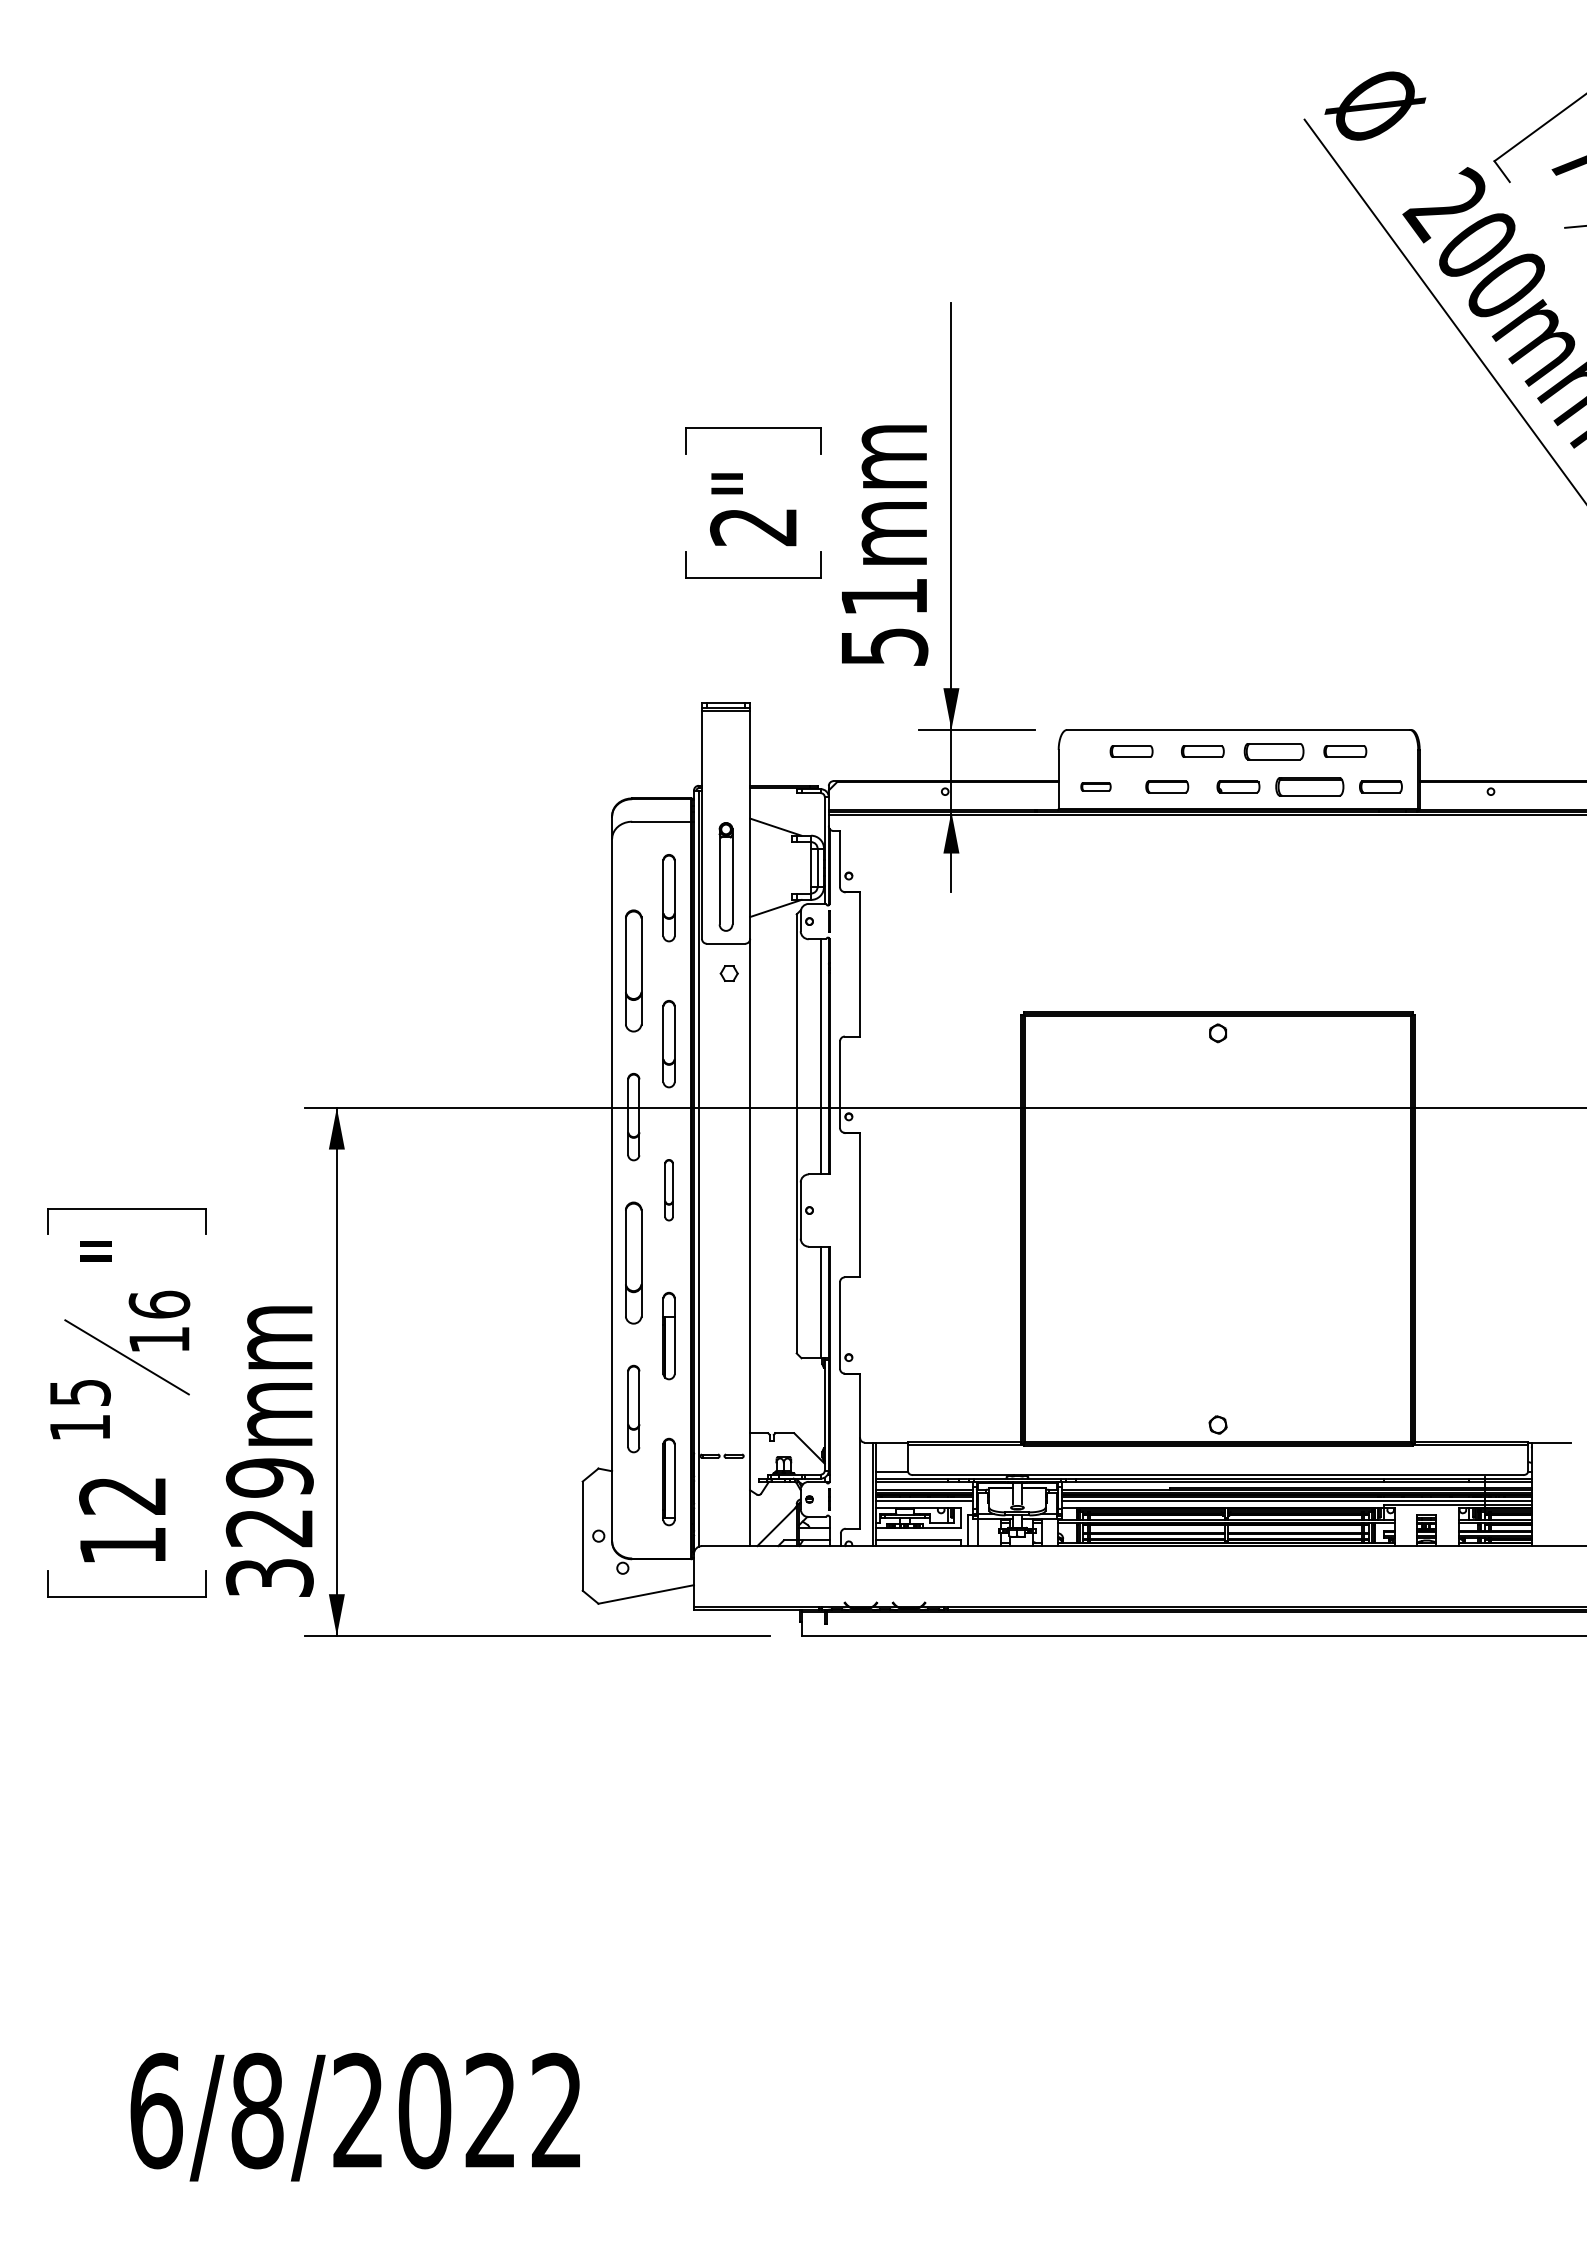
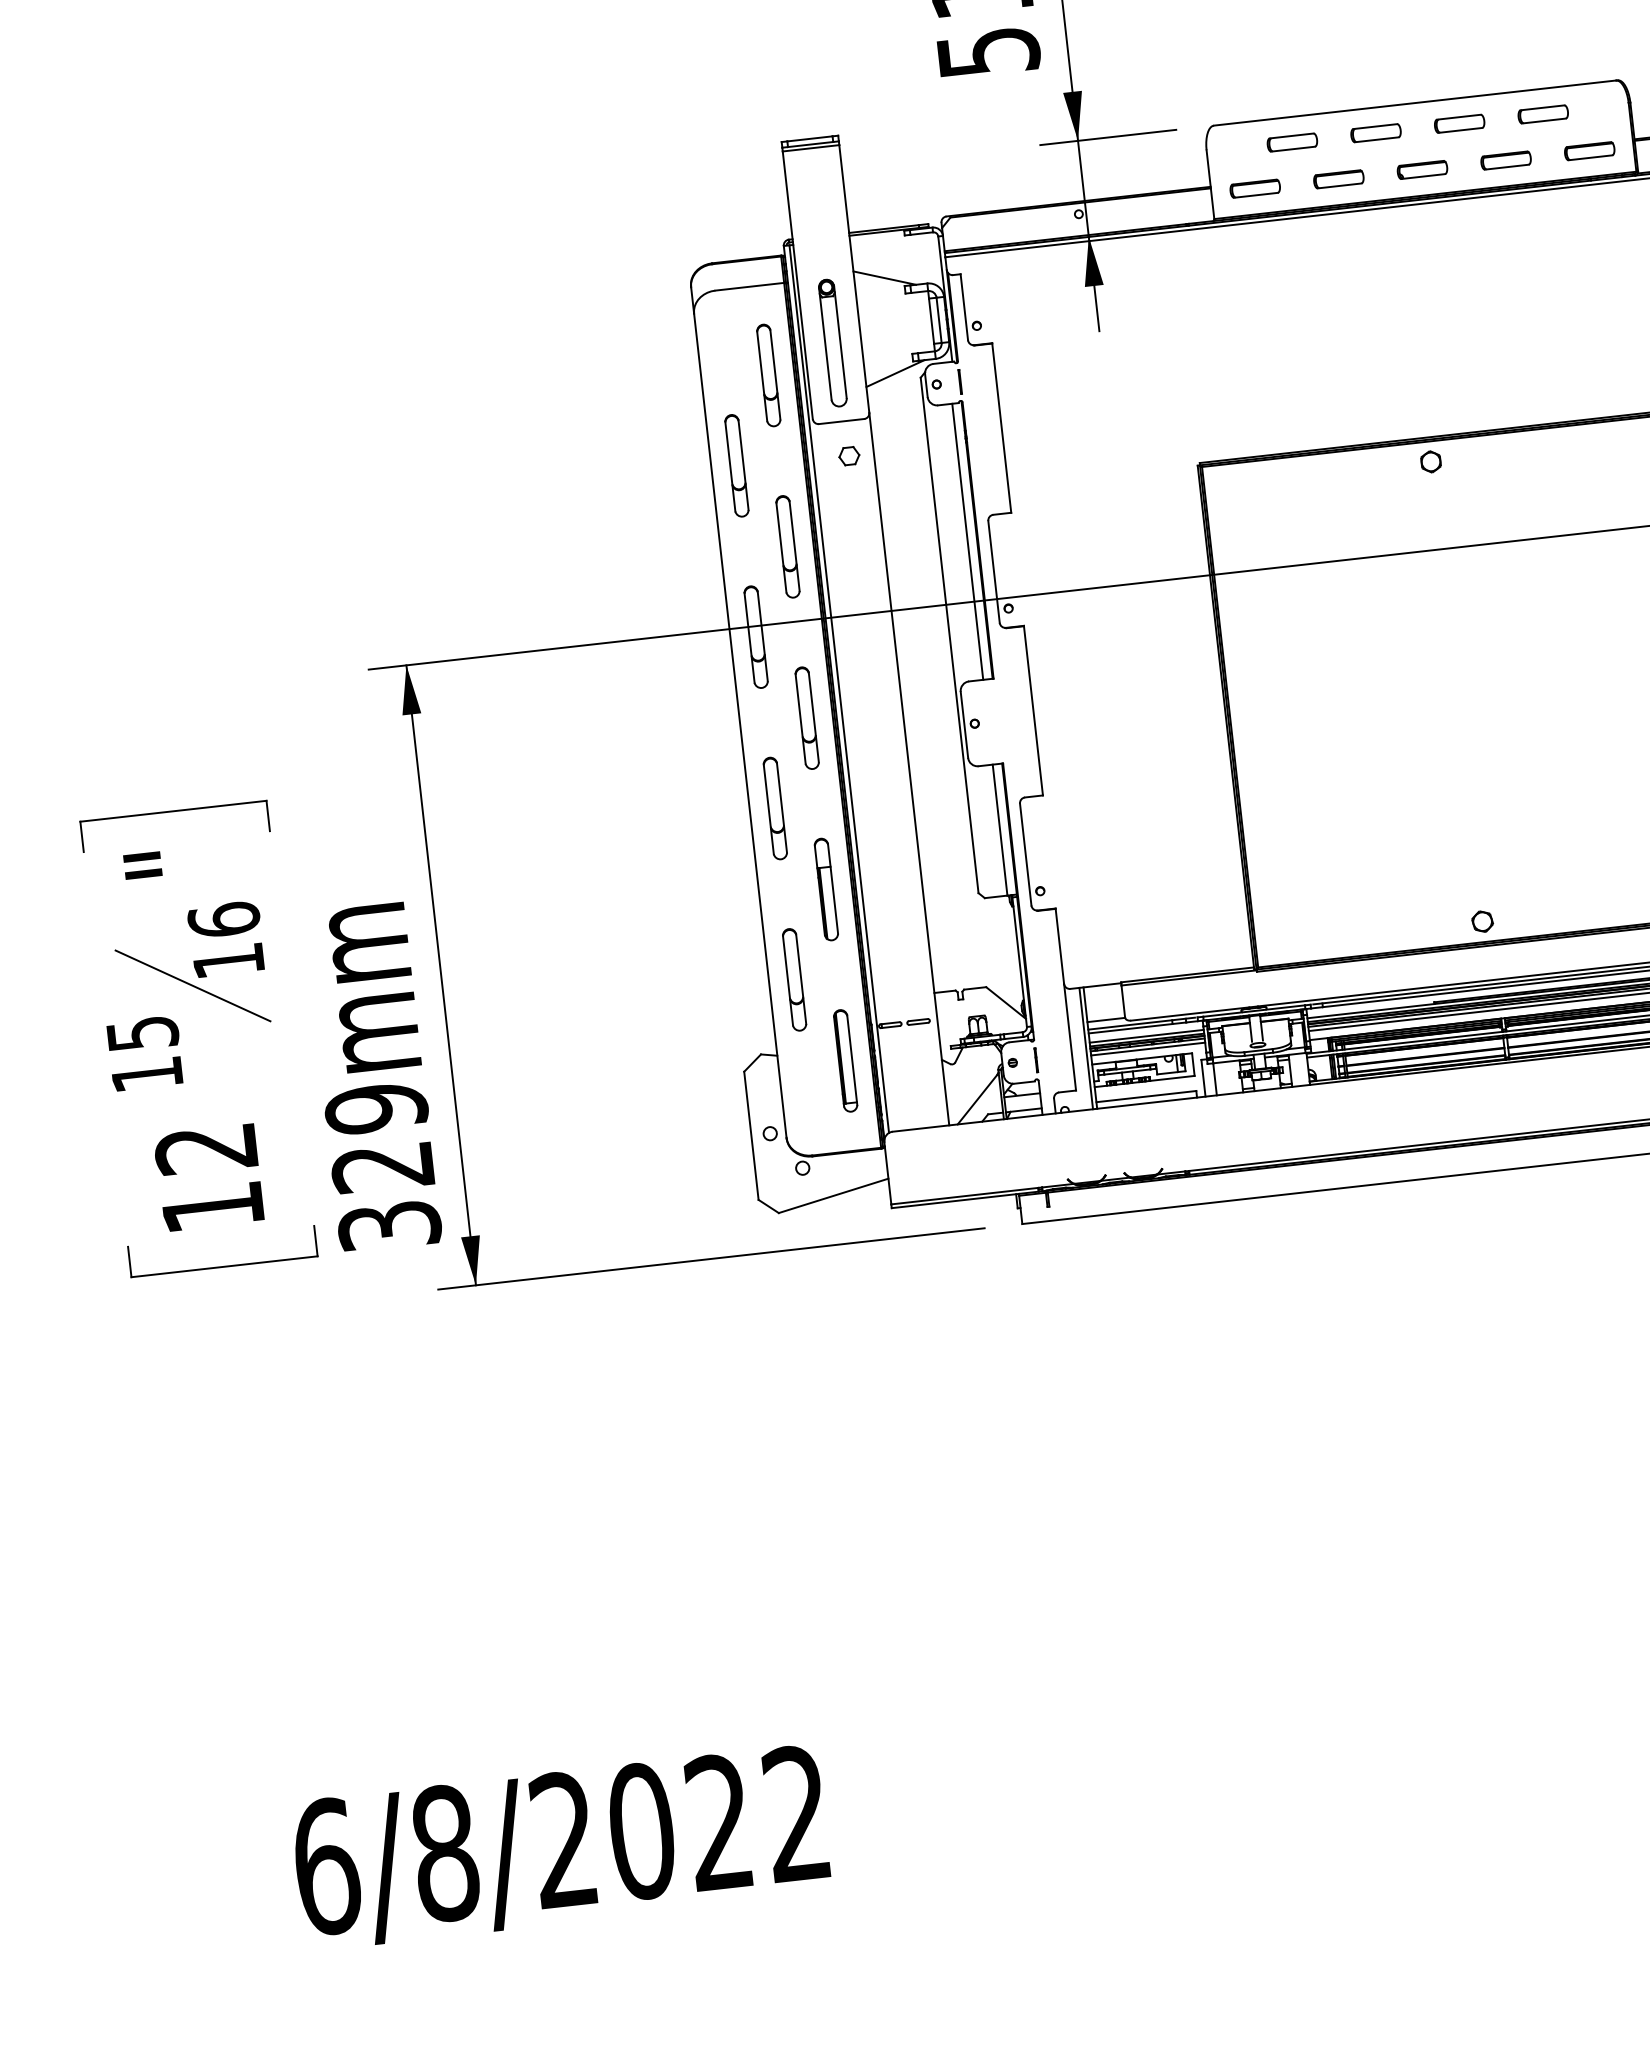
part: (1273, 751) -> (1458, 123), size x0.71
part: (1095, 786) -> (1254, 188), size x1.43
part: (1309, 786) -> (1505, 160), size x0.62
part: (633, 971) -> (736, 466), size x0.71
part: (668, 1190) -> (806, 718), size x1.43
part: (633, 1262) -> (774, 807), size x0.71

